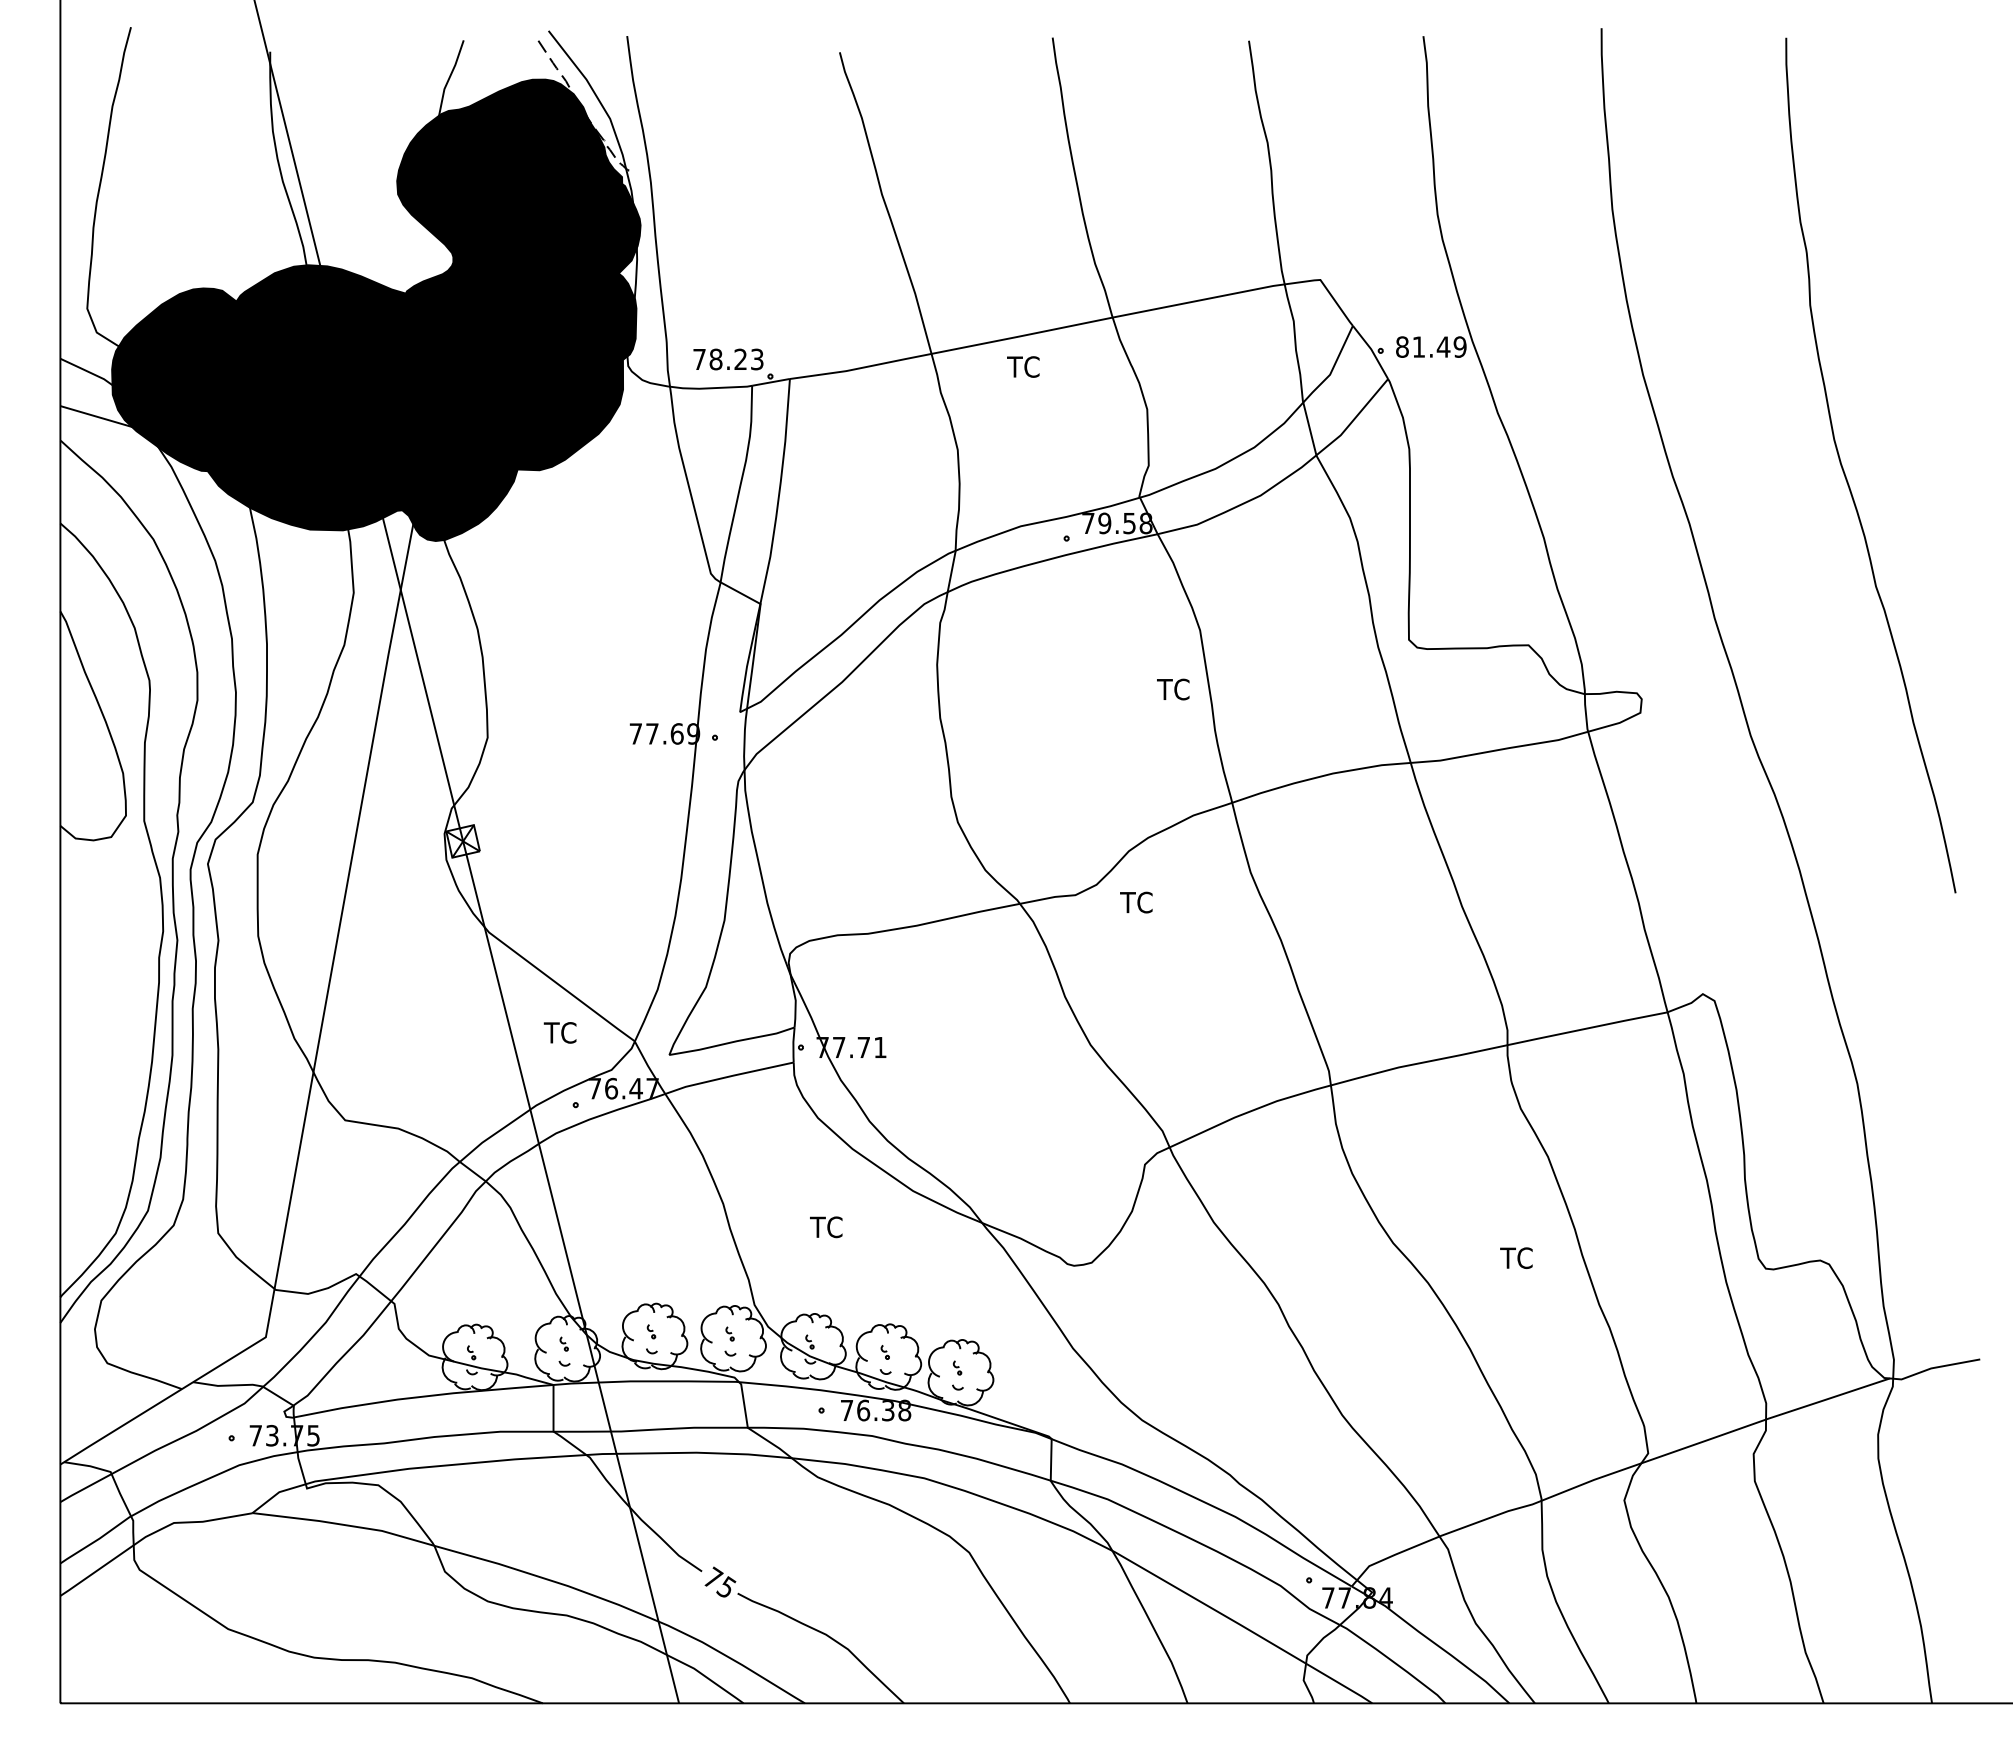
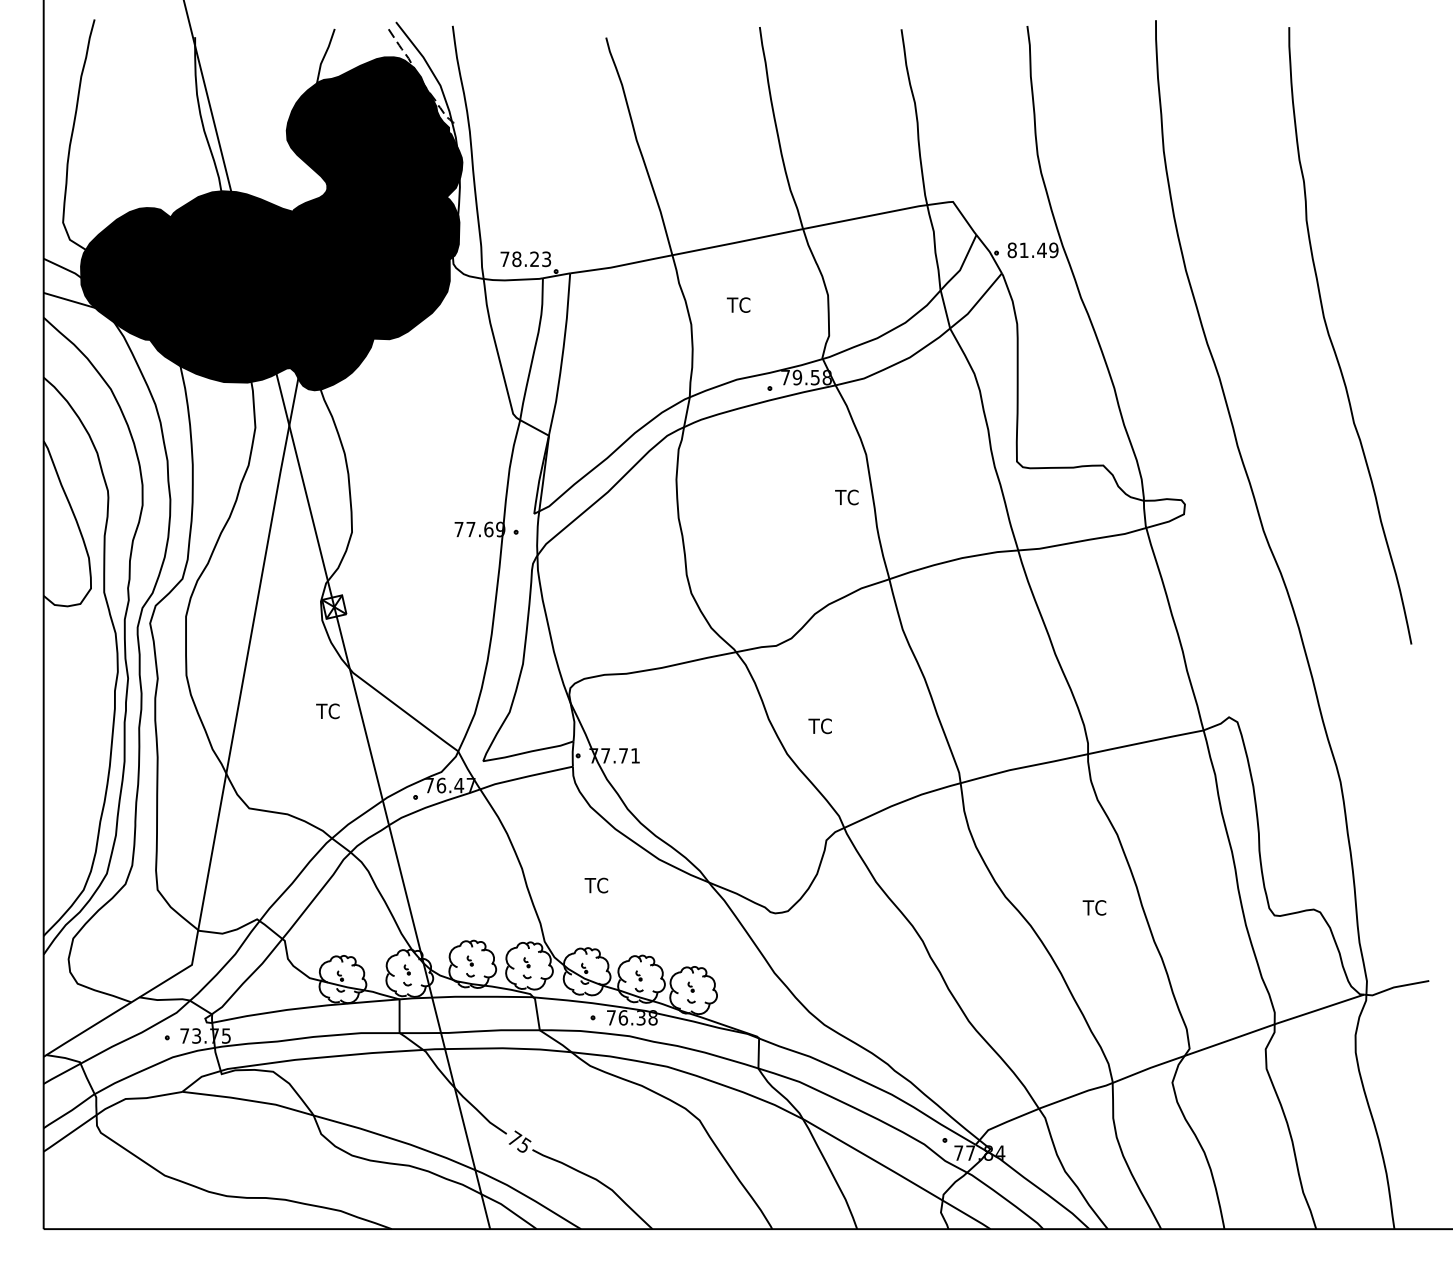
text: (1023, 366) -> (738, 304), moved
text: (1136, 902) -> (820, 726), moved
text: (559, 1032) -> (327, 711), moved

